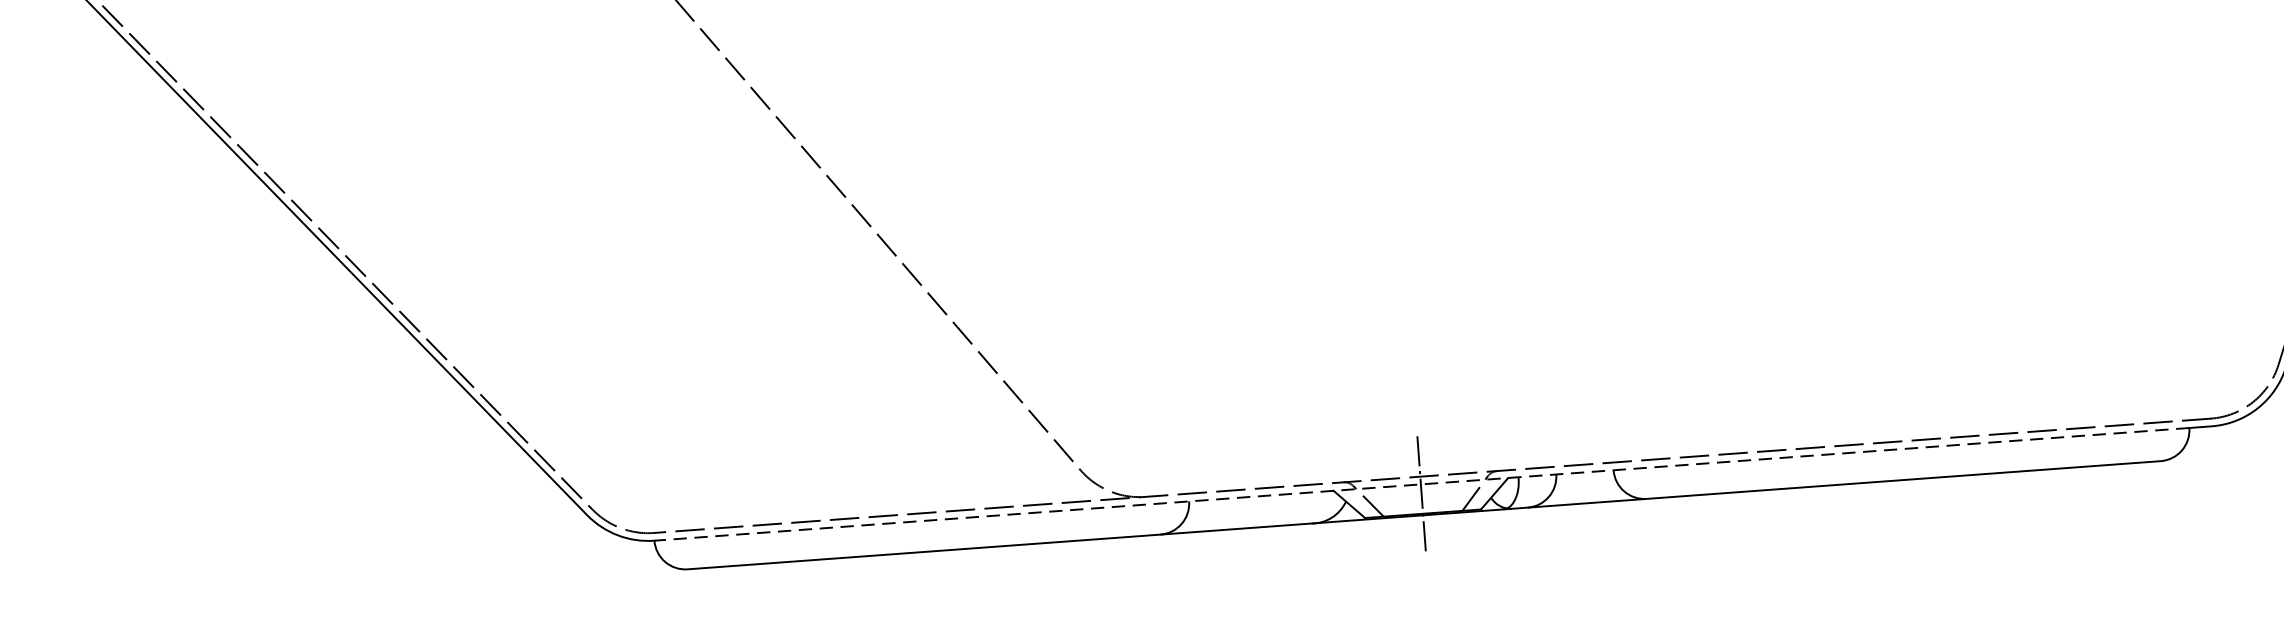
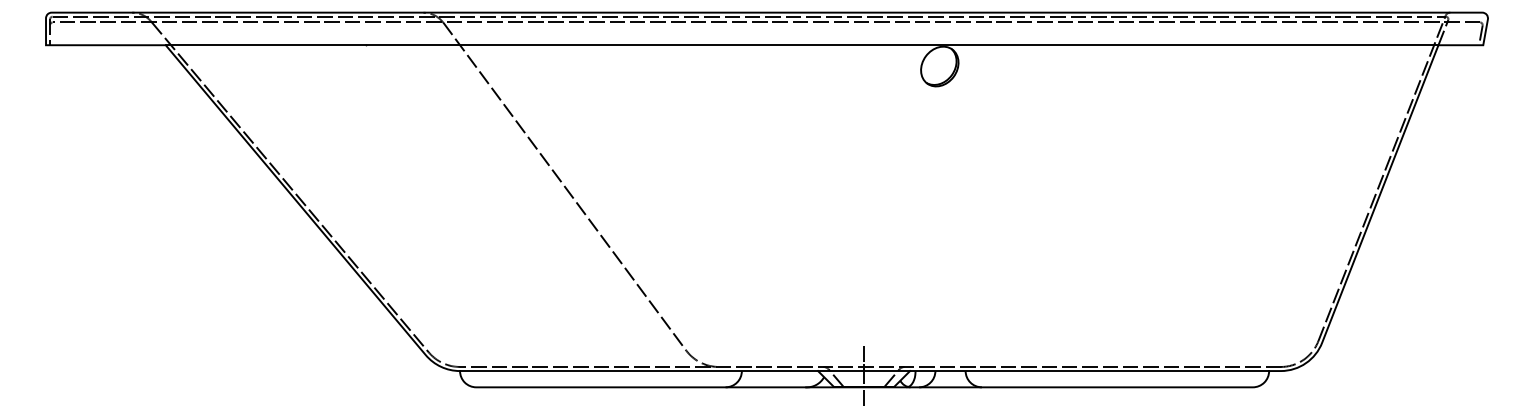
line: (1421, 485) -> (864, 371), dashed -> solid

